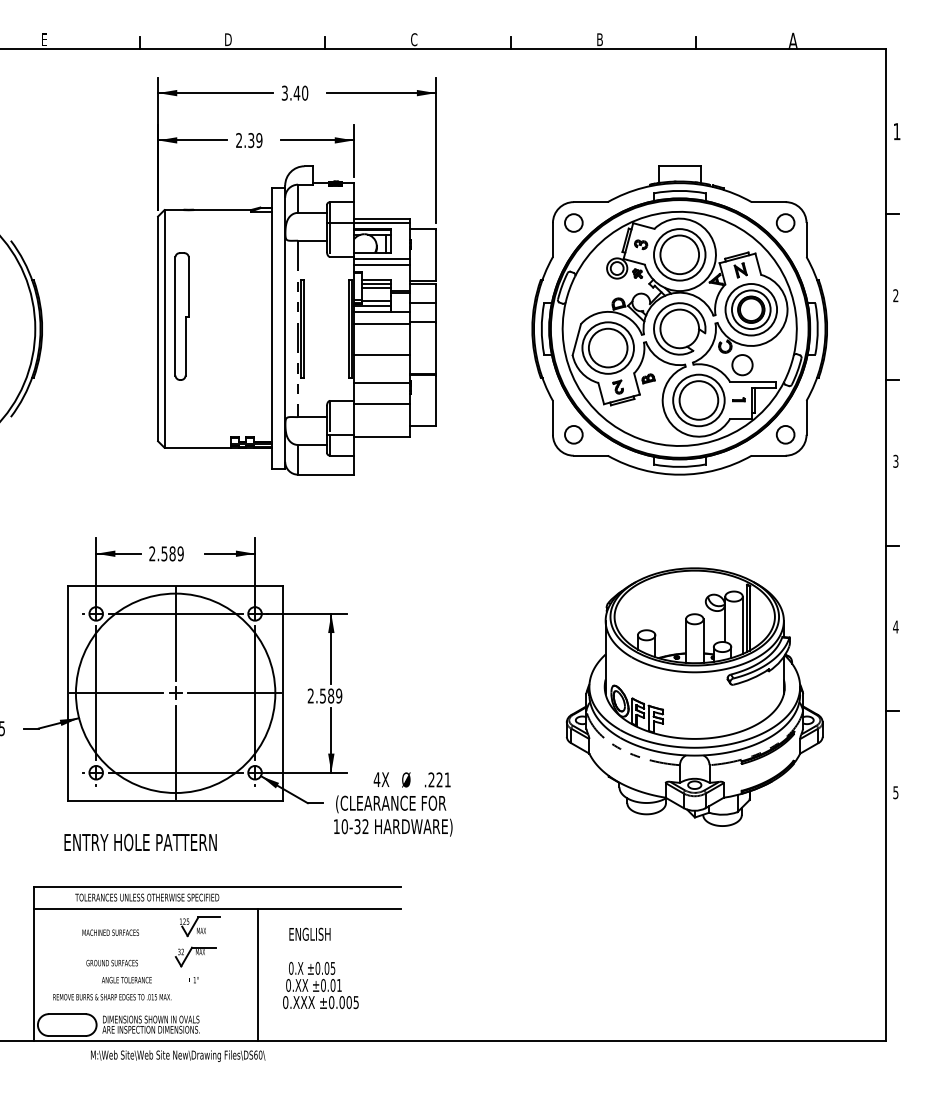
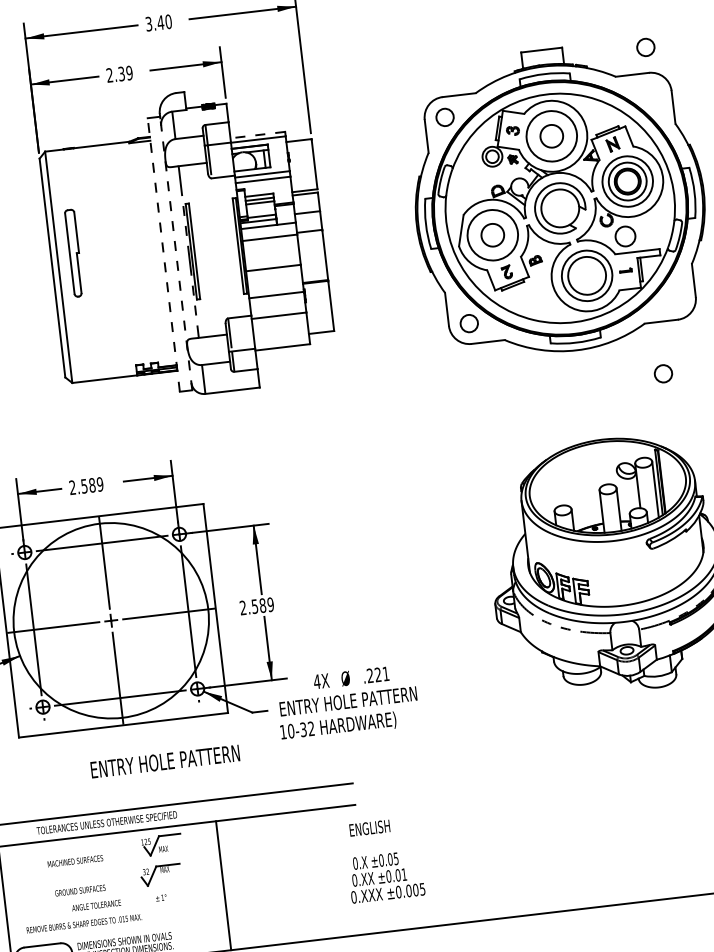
line: (381, 218) -> (257, 135), solid -> dashed
circle: (785, 222) -> (645, 46), moved
circle: (679, 254) -> (551, 135), size x0.6
part: (181, 316) -> (73, 253), size x0.7
line: (272, 328) -> (163, 254), solid -> dashed
line: (285, 329) -> (176, 254), solid -> dashed
circle: (607, 347) -> (492, 234), size x0.6
circle: (785, 434) -> (663, 373), moved
text: (406, 804) -> (348, 702), (CLEARANCE FOR -> ENTRY HOLE PATTERN
text: (140, 842) -> (165, 761), moved
part: (320, 968) -> (383, 860), moved

